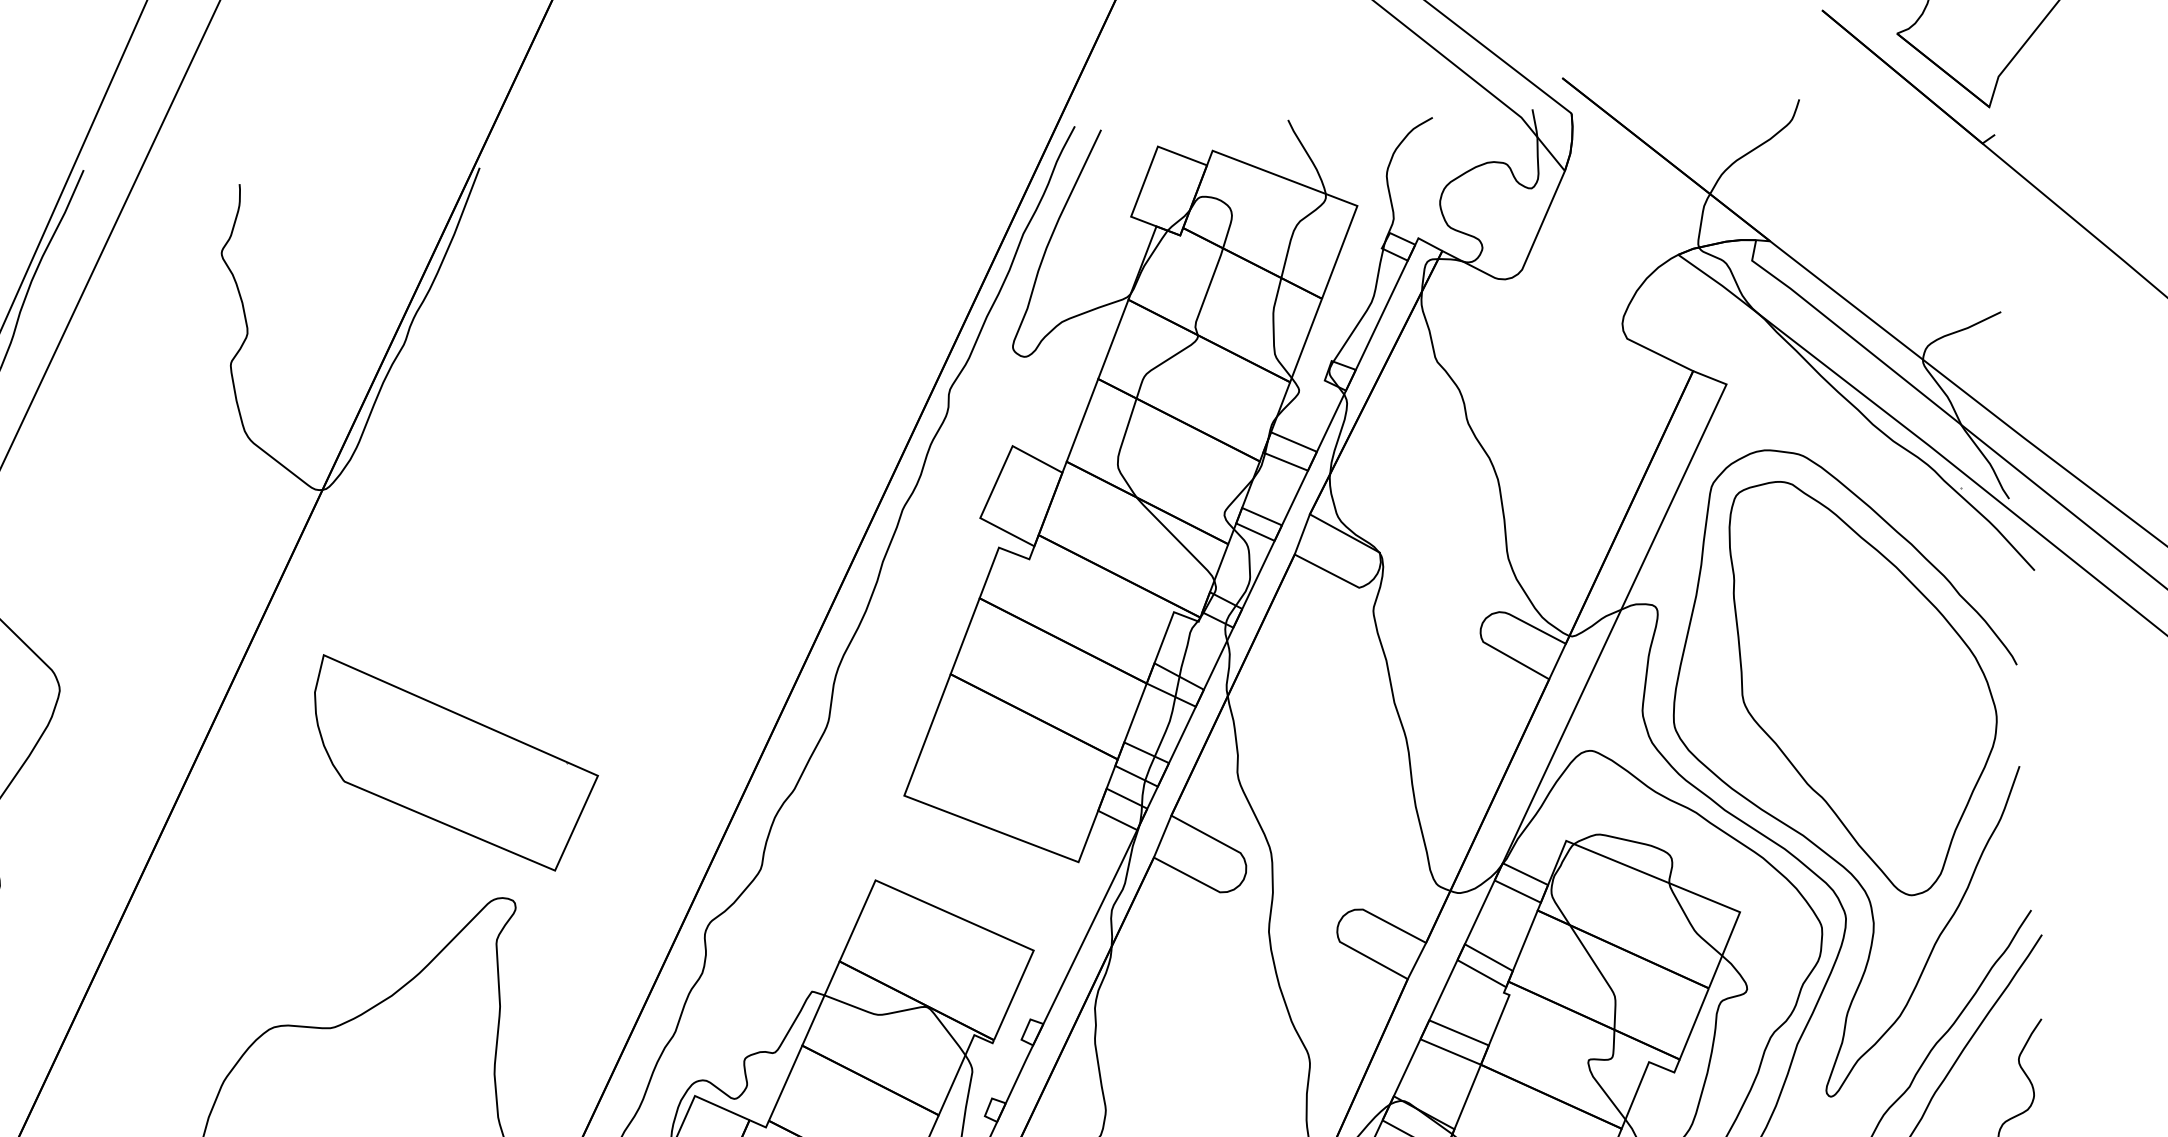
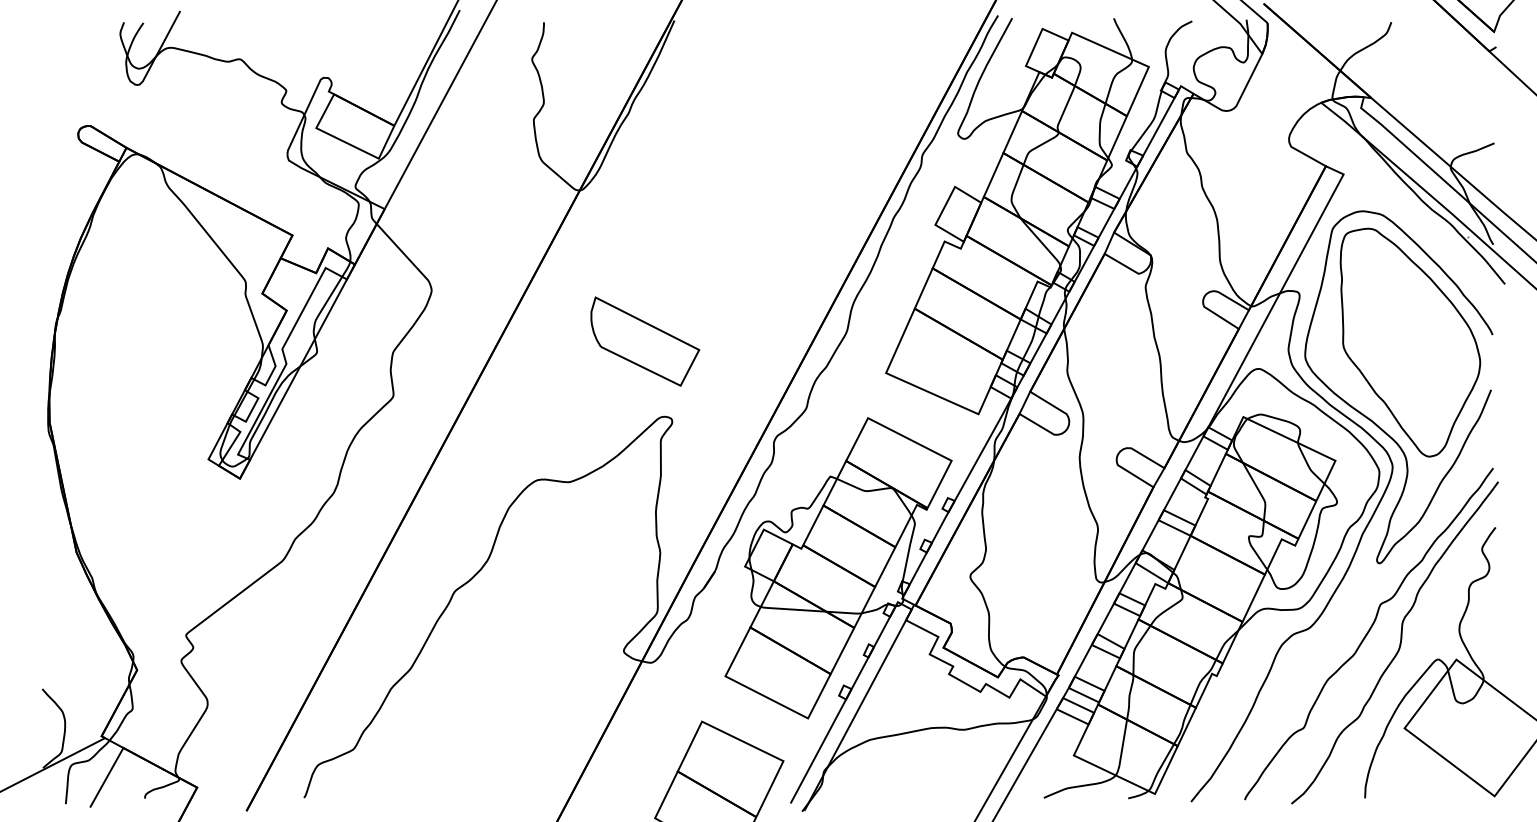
part: (458, 761) -> (645, 341), size x0.71

